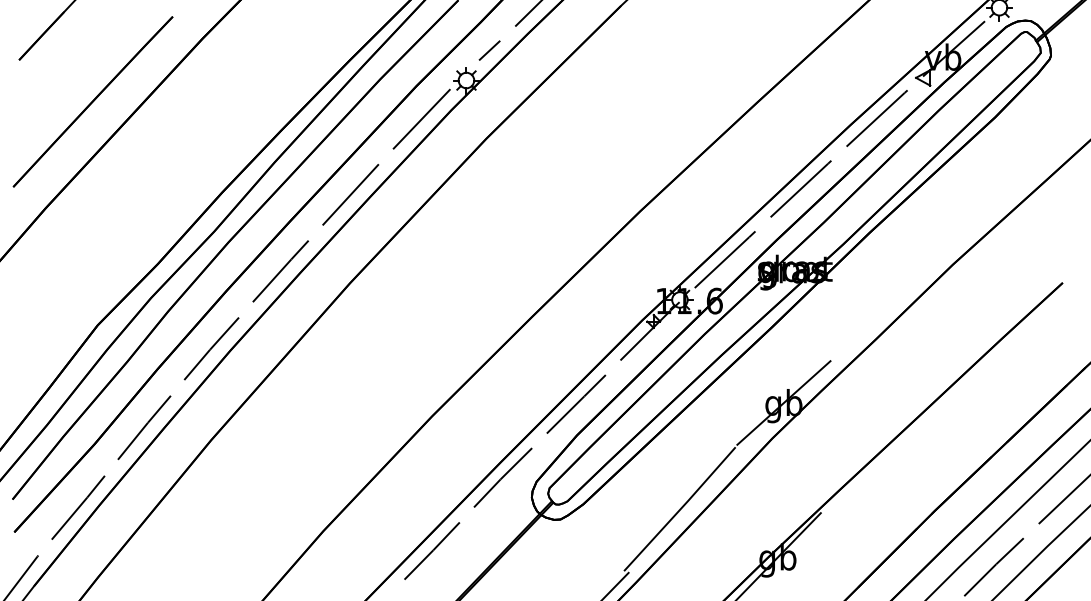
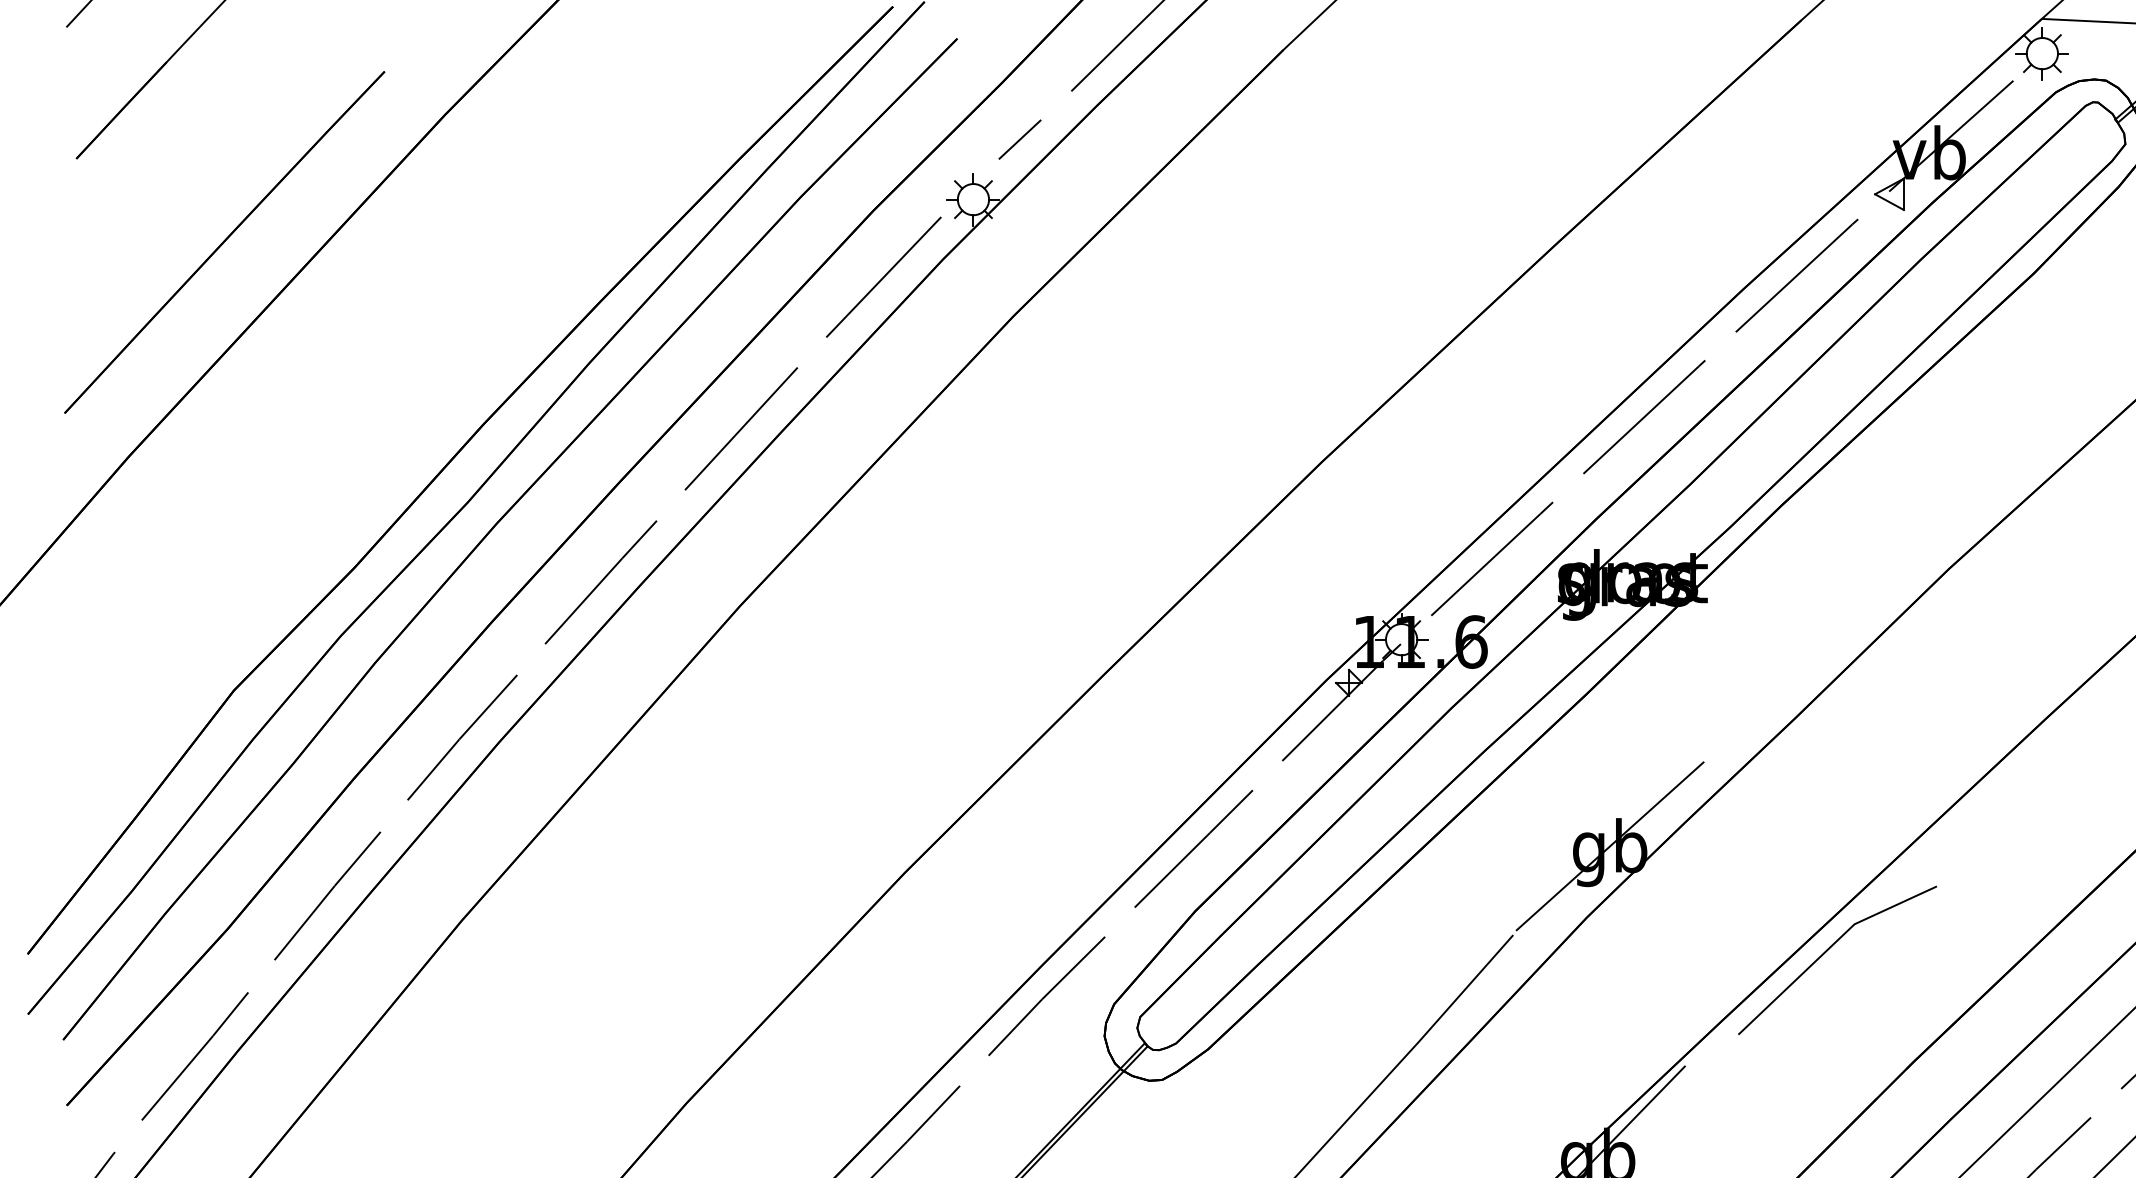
line: (892, 455) -> (1827, 951), added

